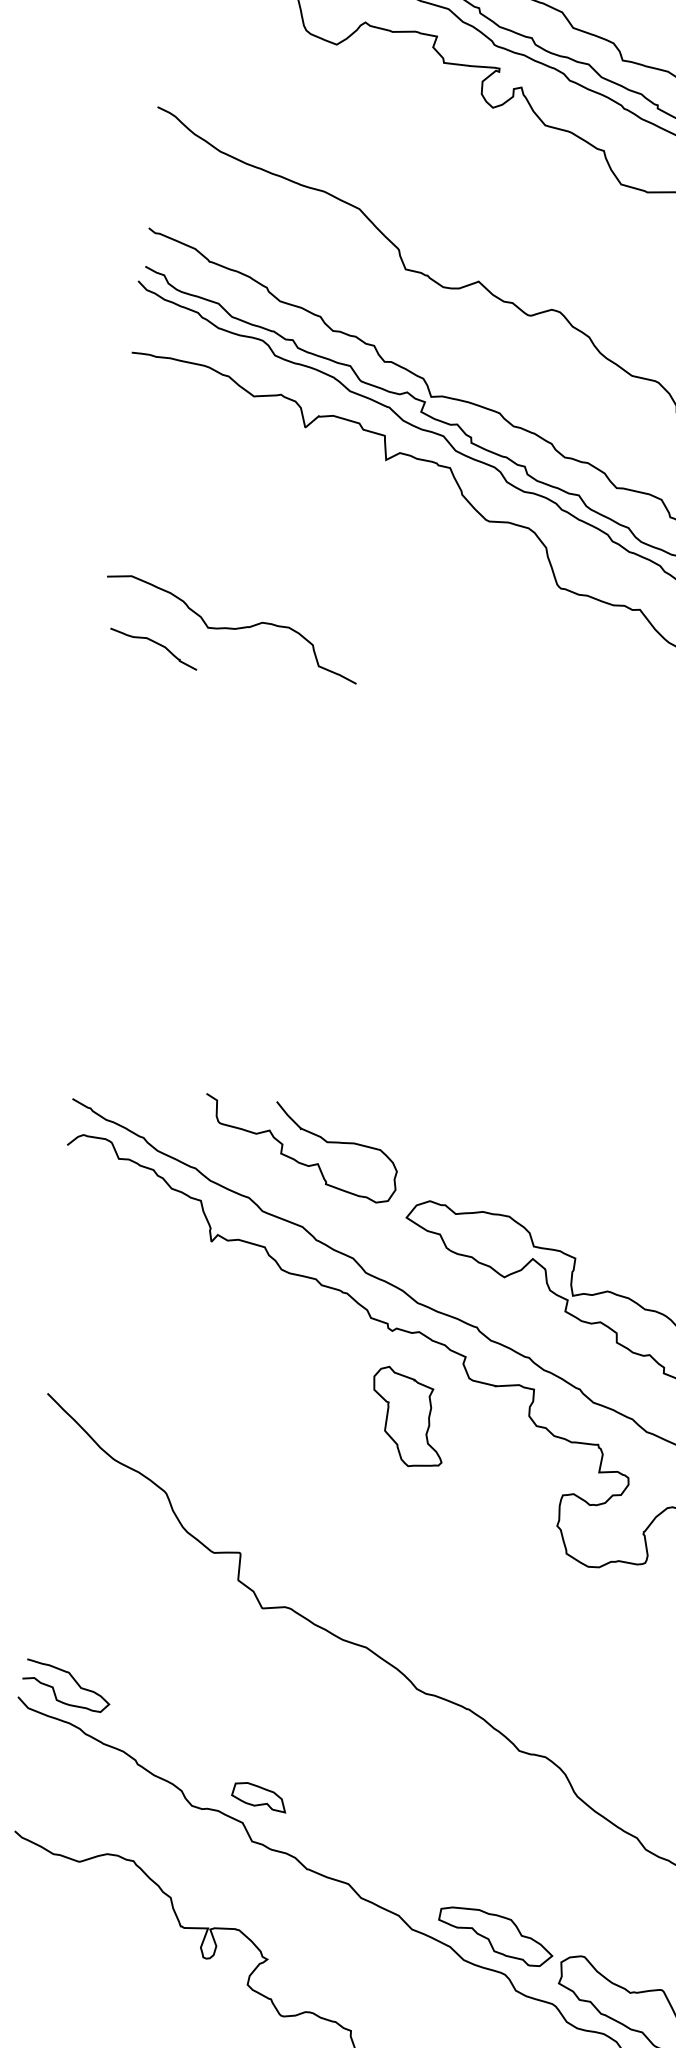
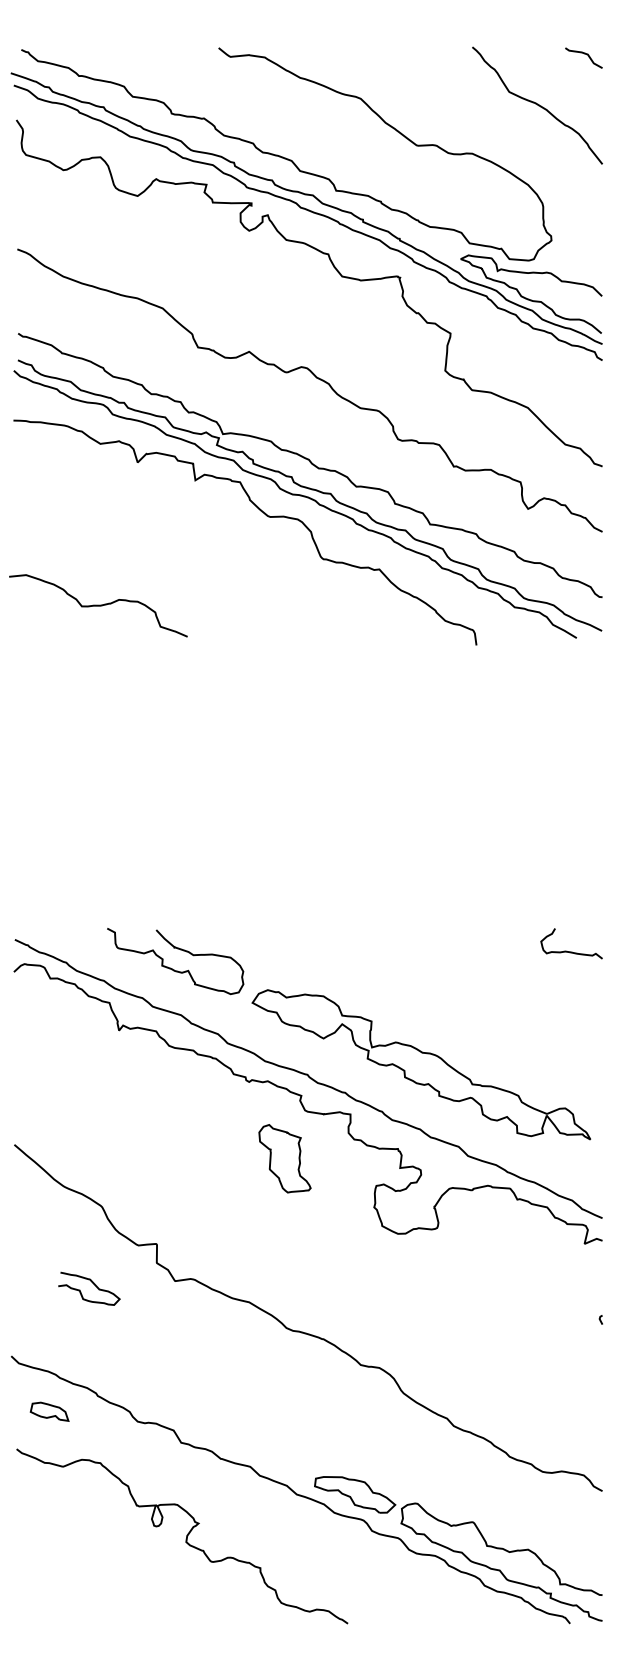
curve: (154, 643) -> (45, 620), removed
part: (407, 1416) -> (284, 1158), moved
curve: (73, 1680) -> (93, 1284), moved
part: (259, 1796) -> (49, 1411), moved

